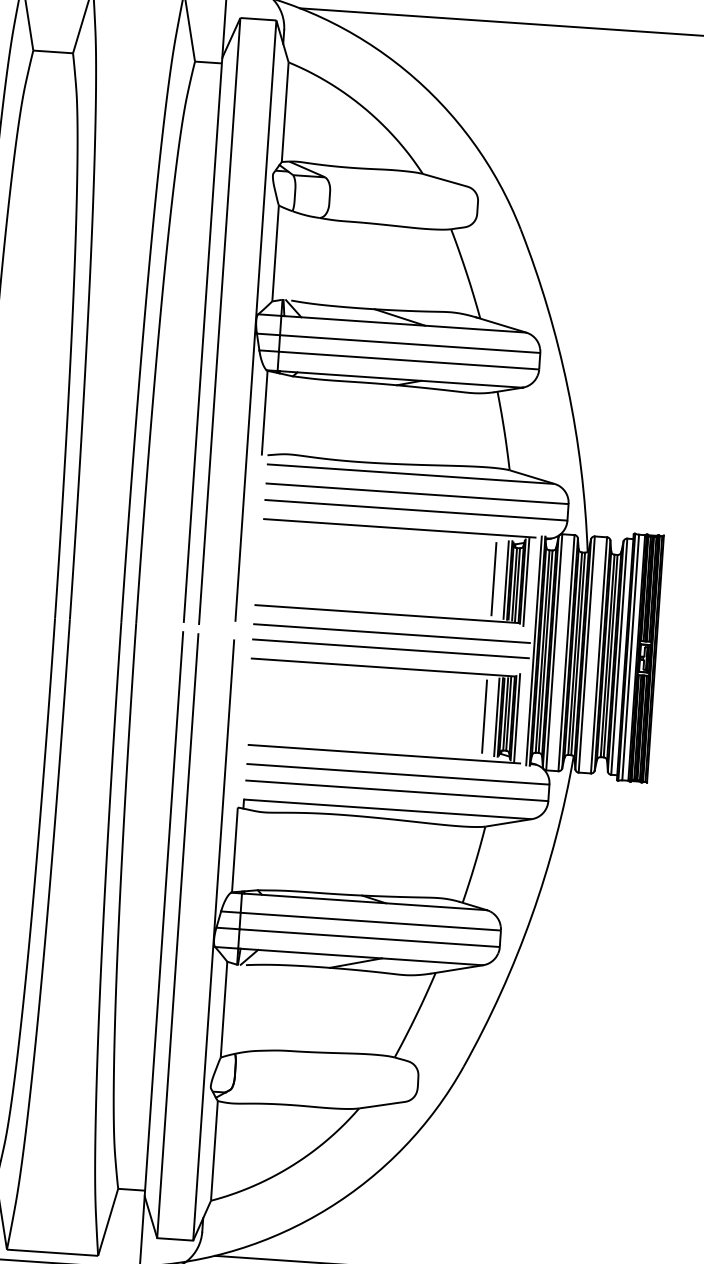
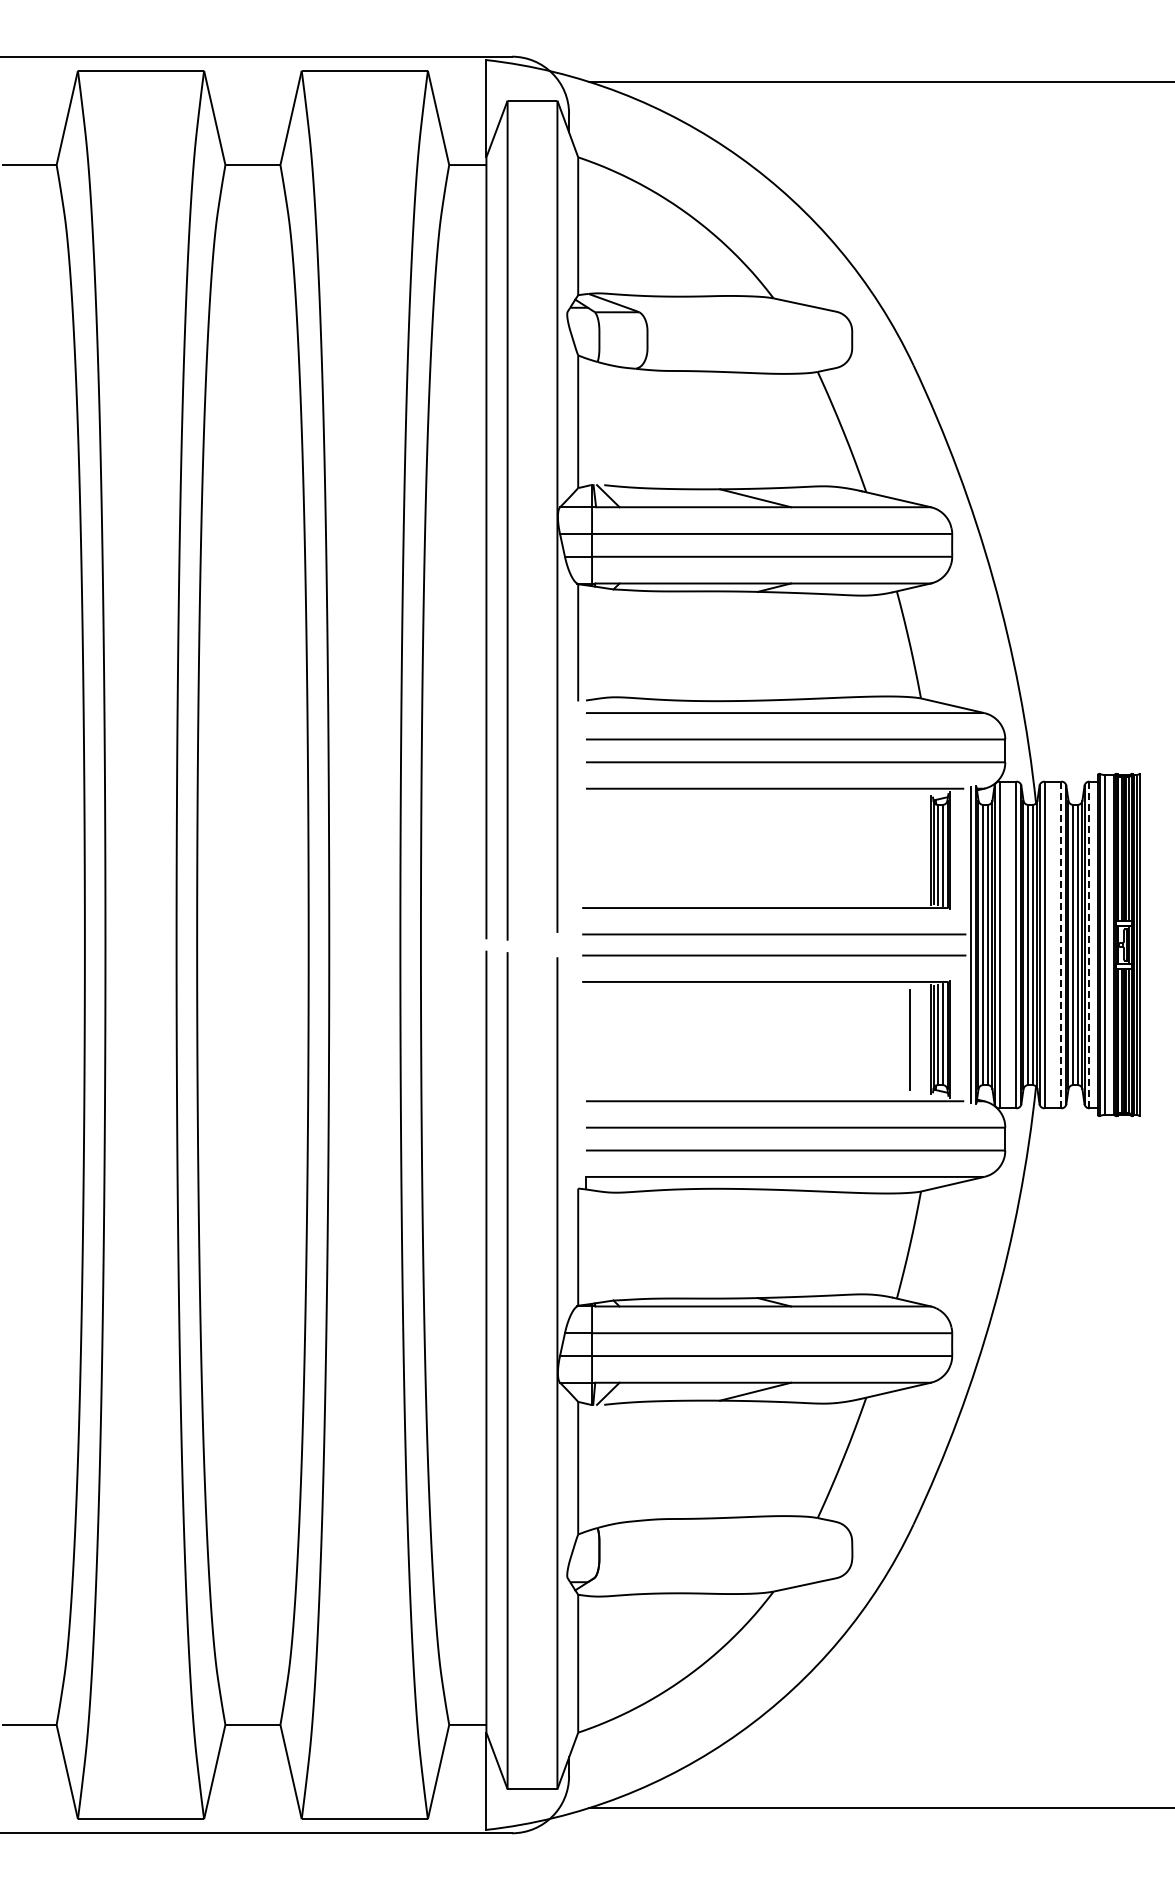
line: (493, 578) -> (909, 849), removed
line: (506, 579) -> (926, 849), removed
line: (526, 581) -> (954, 850), removed
line: (599, 655) -> (1061, 945), solid -> dashed
line: (619, 657) -> (1089, 945), solid -> dashed
line: (496, 717) -> (926, 1039), removed
line: (517, 717) -> (954, 1038), removed

